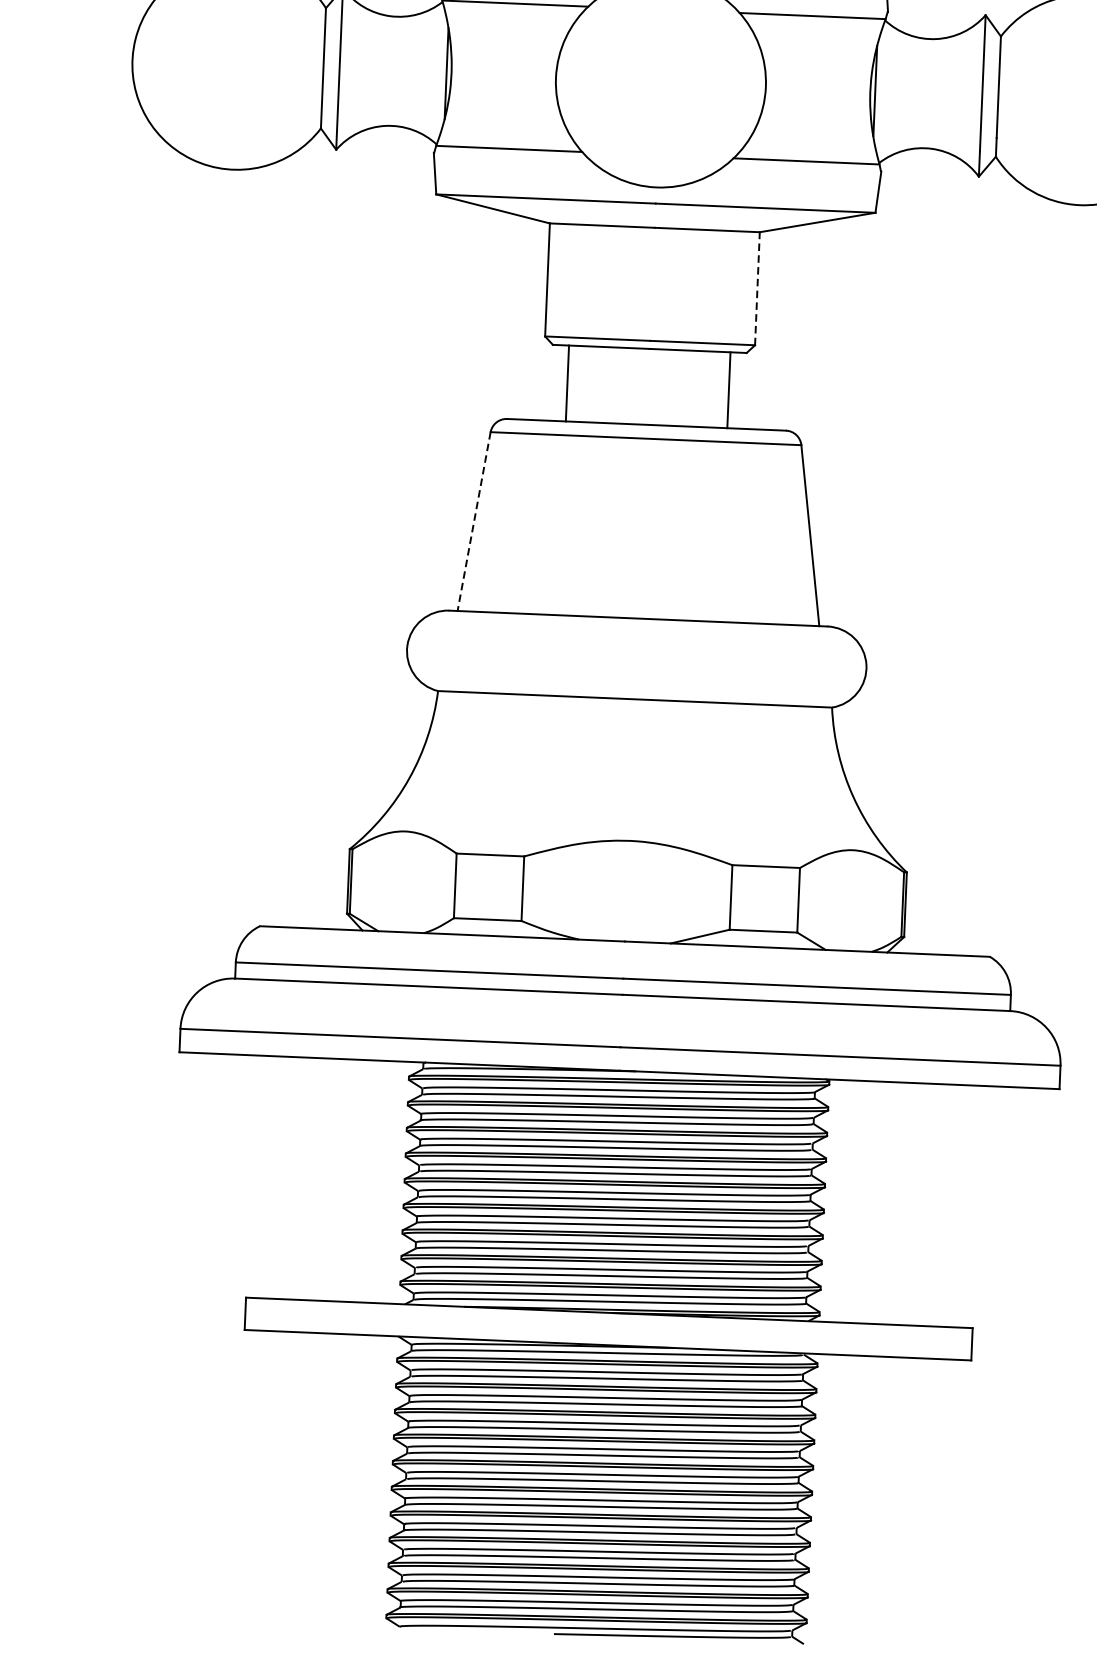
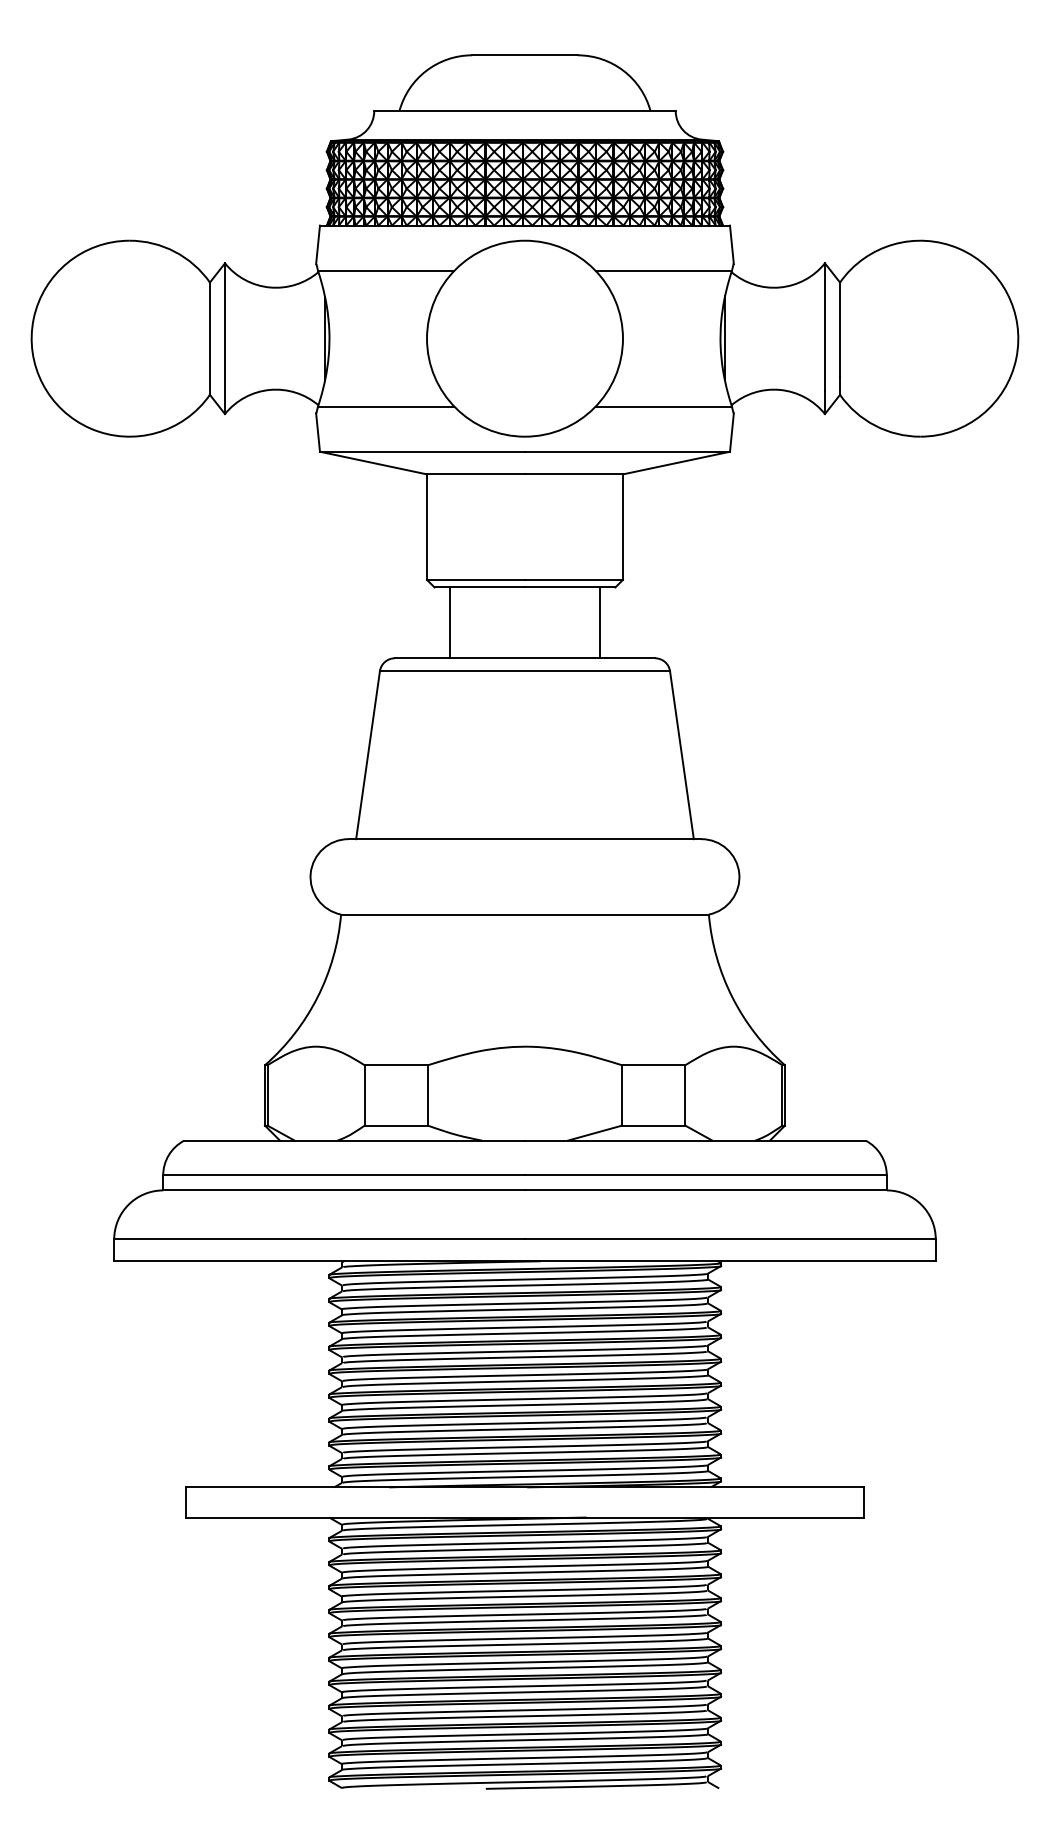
line: (756, 289) -> (622, 527), dashed -> solid
line: (474, 521) -> (368, 755), dashed -> solid

